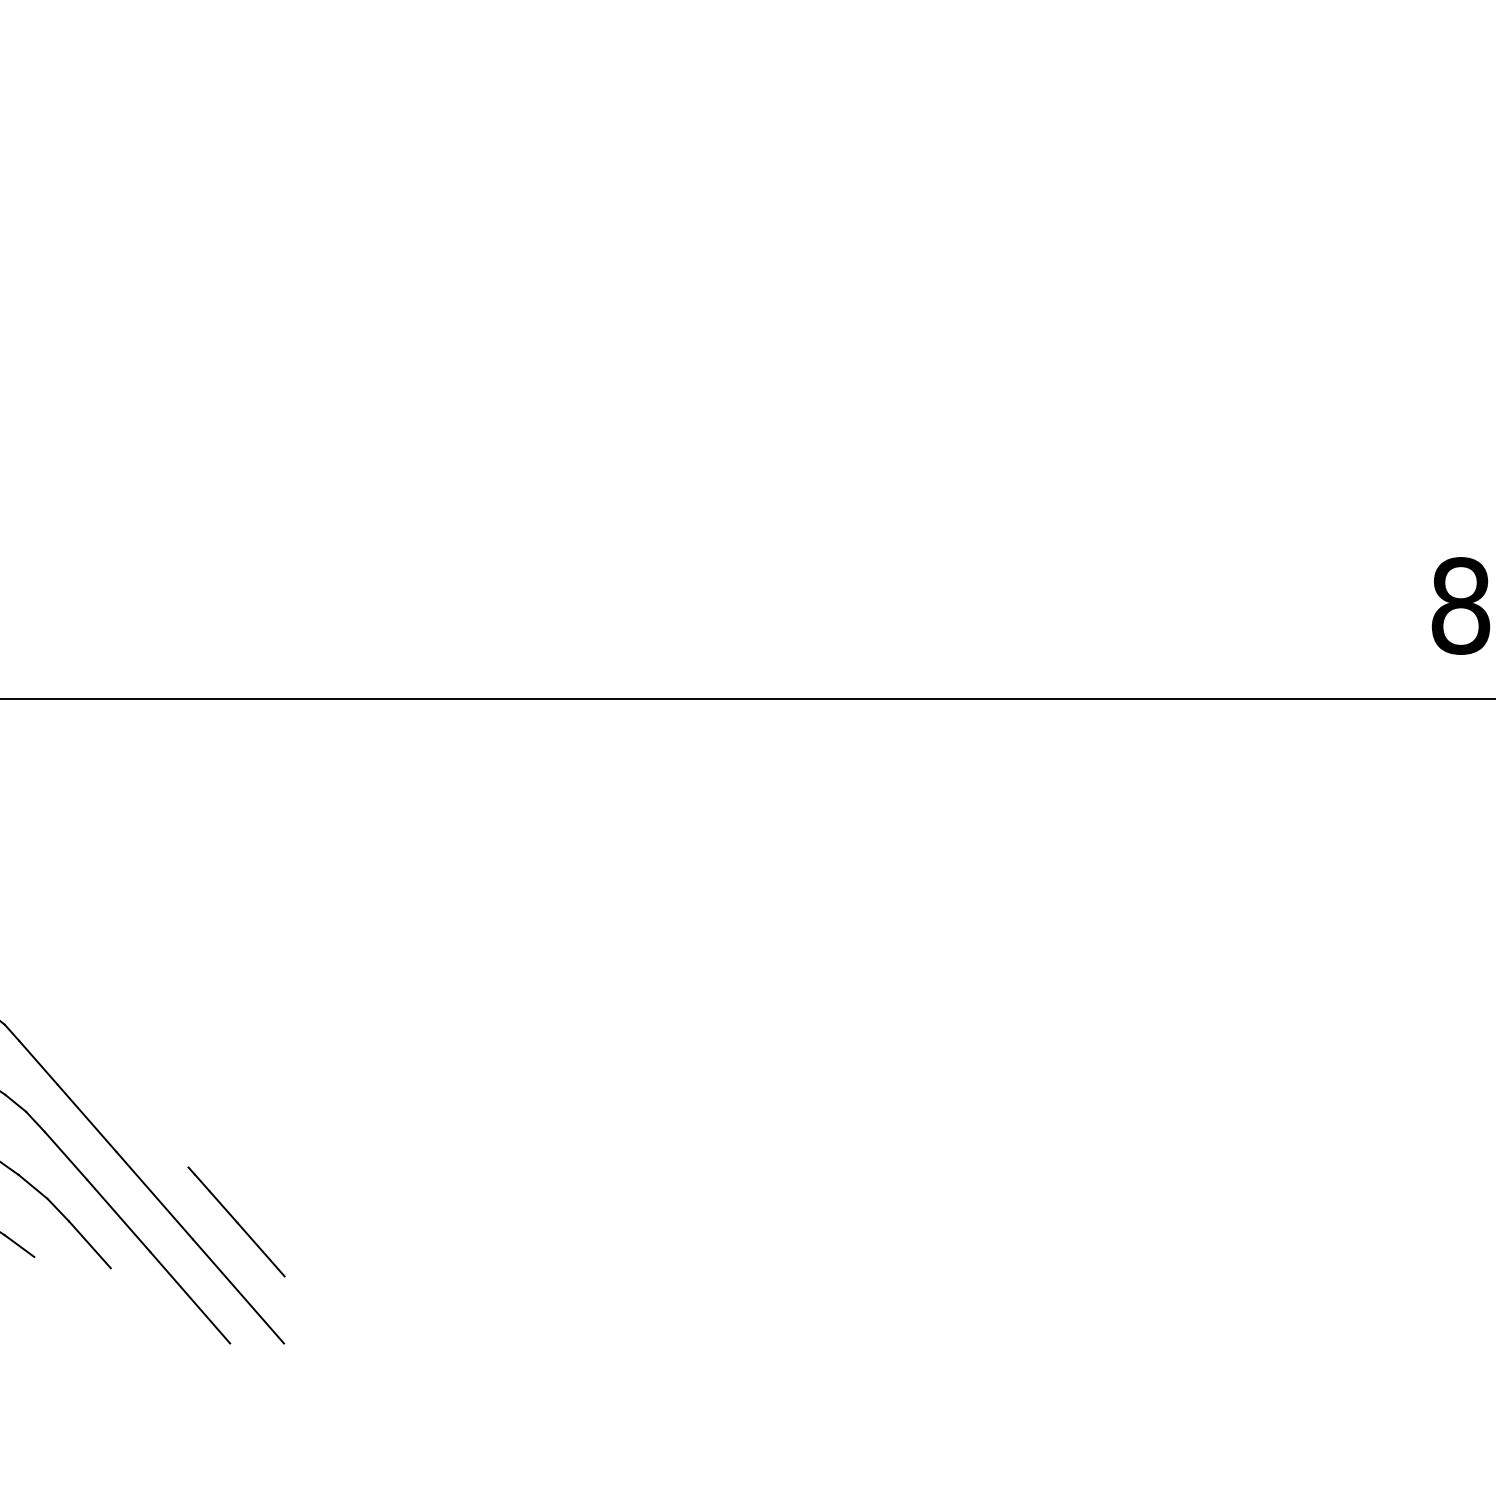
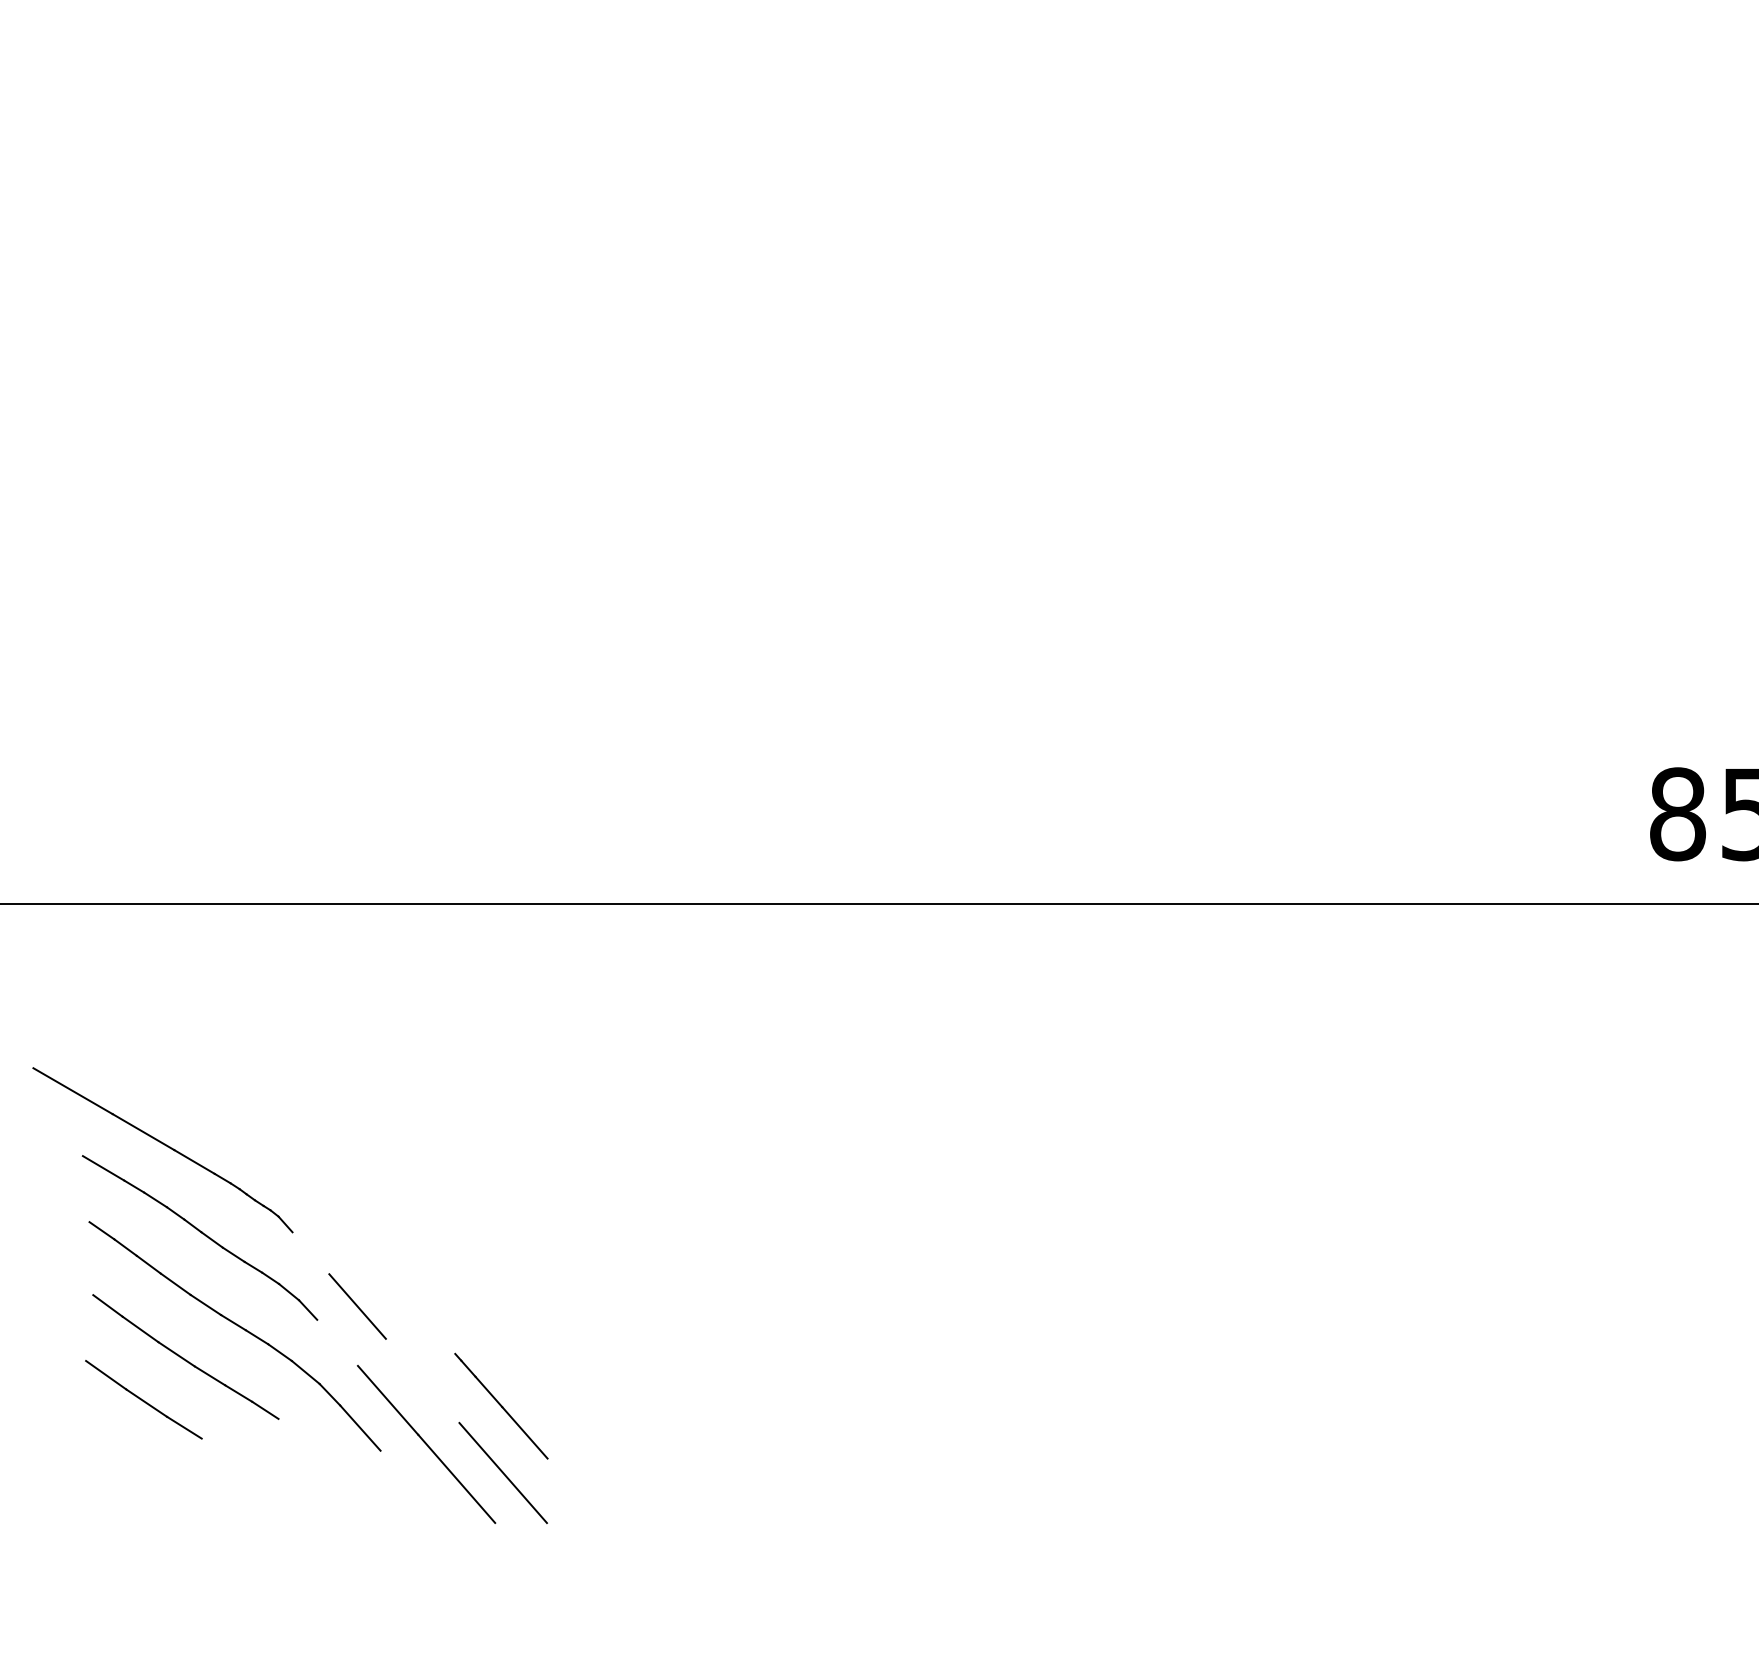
line: (37, 1062) -> (310, 1253), removed
line: (66, 1155) -> (337, 1342), removed
line: (154, 1195) -> (422, 1380), removed
line: (19, 1245) -> (292, 1428), removed

